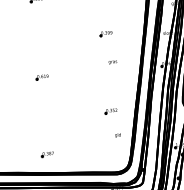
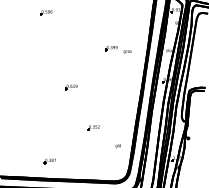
text: (112, 61) -> (127, 51), moved
part: (42, 77) -> (71, 87), moved
part: (110, 111) -> (93, 127), moved

